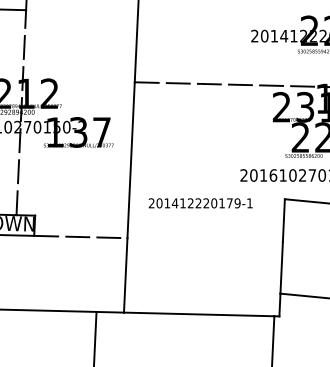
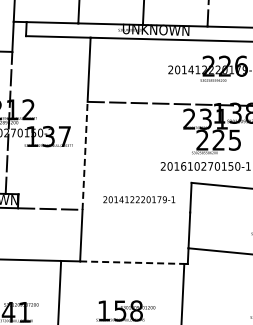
line: (131, 159) -> (85, 155), solid -> dashed
text: (201, 203) -> (139, 199), moved
line: (199, 314) -> (132, 262), solid -> dashed

